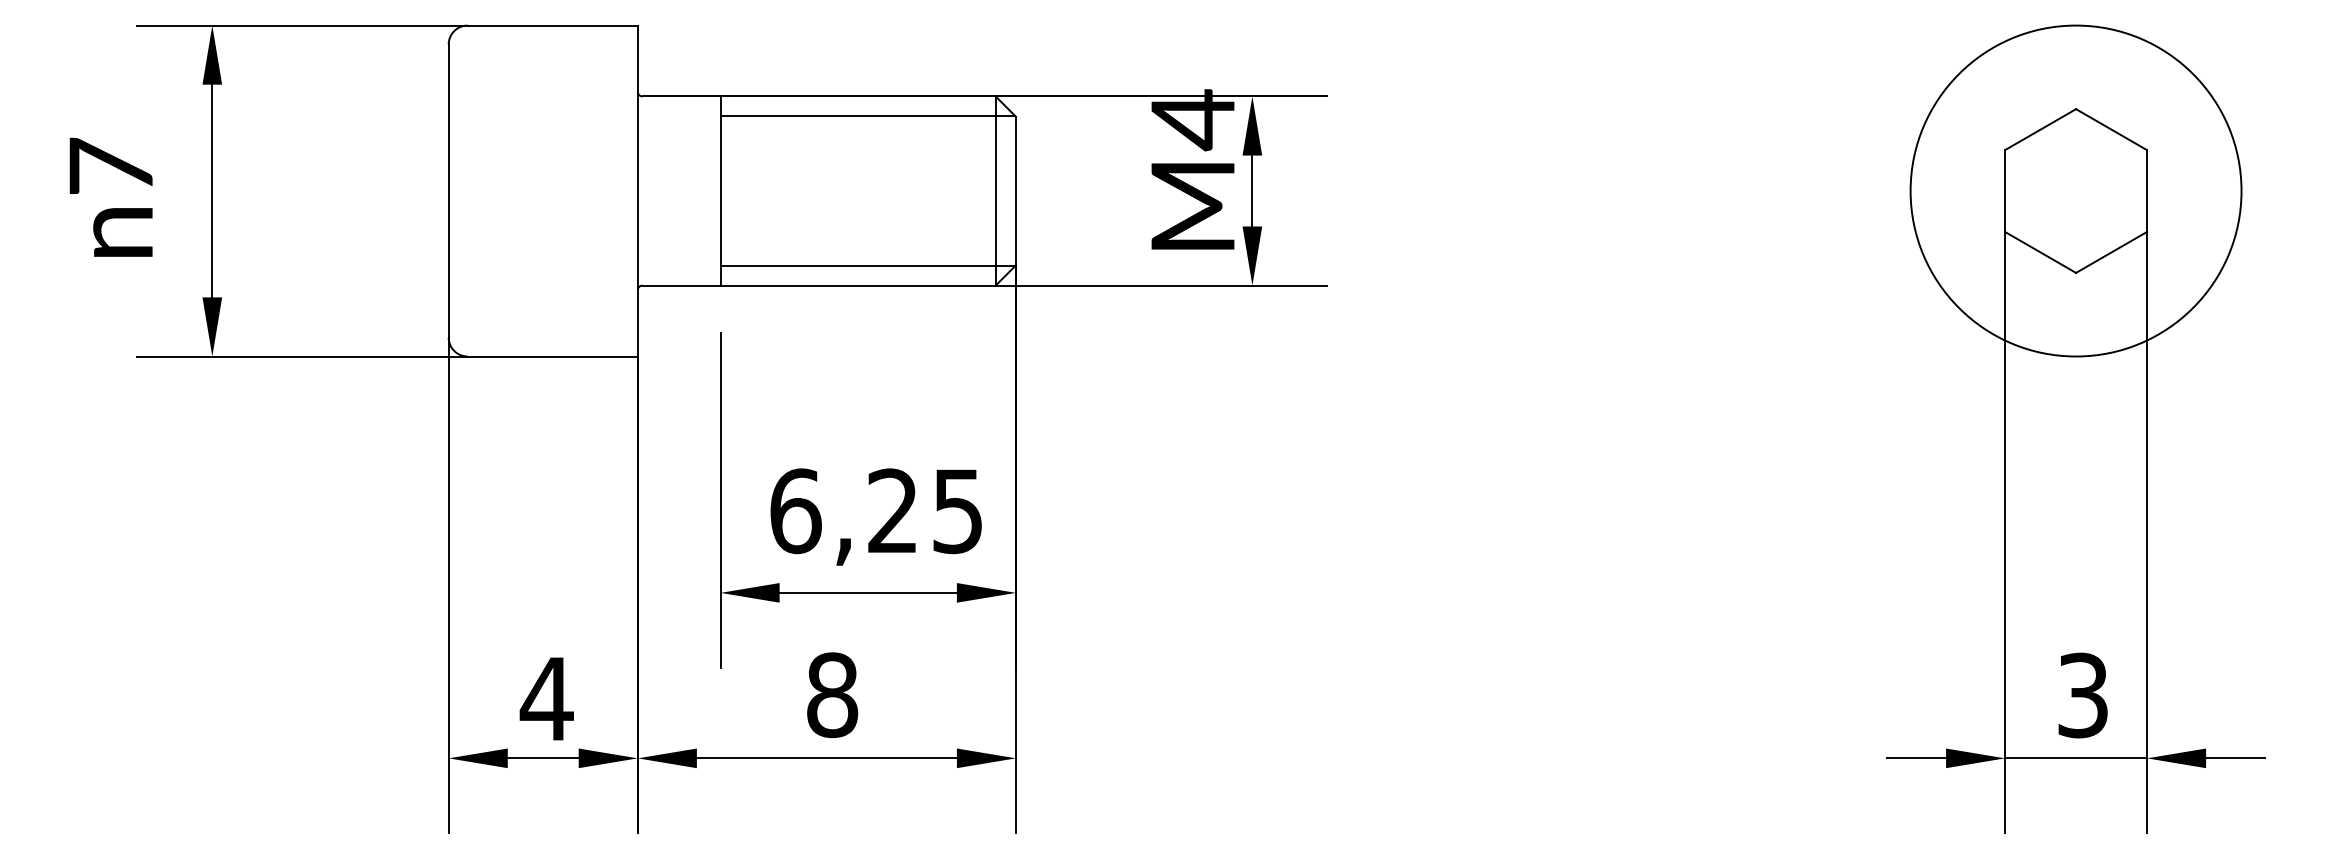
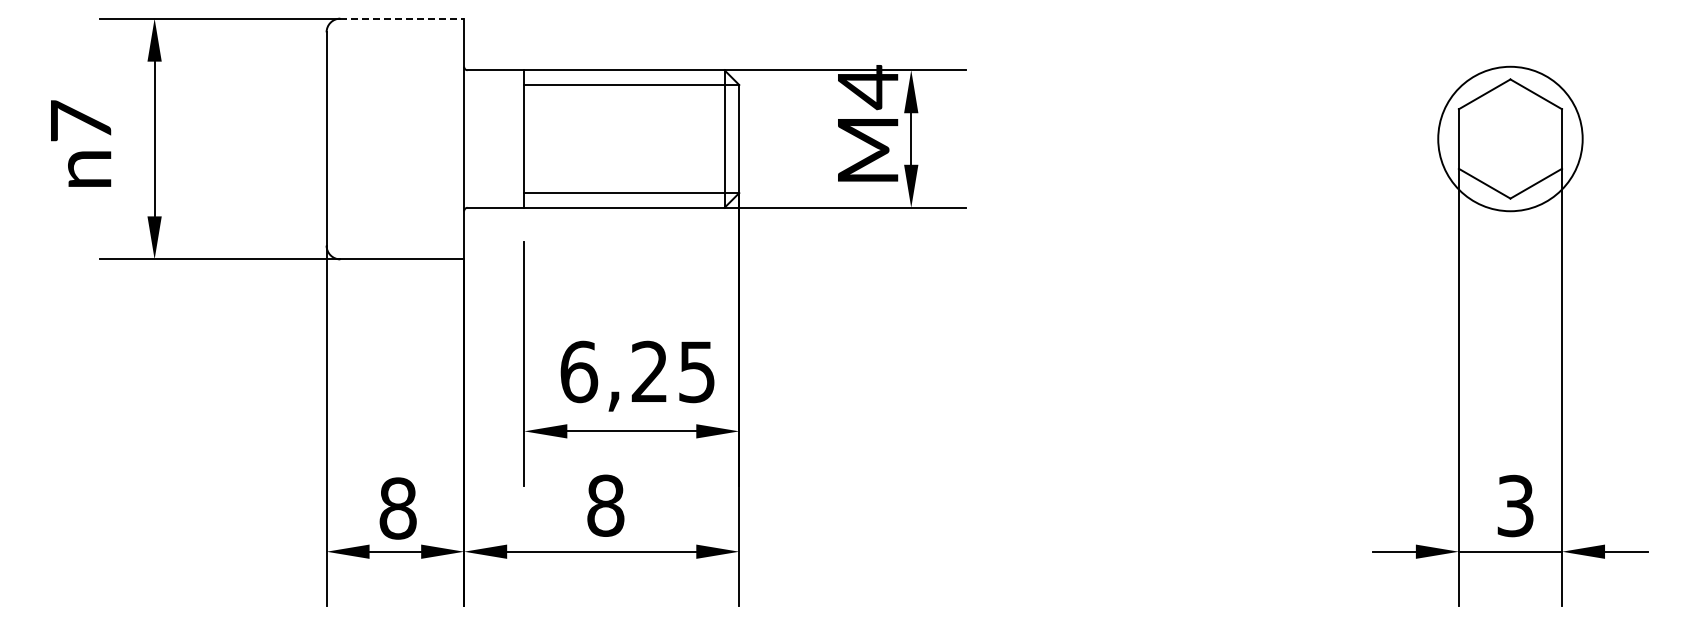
line: (553, 25) -> (402, 18), solid -> dashed
circle: (2076, 190) -> (1510, 138), size x0.6
text: (546, 698) -> (397, 508), 4 -> 8

